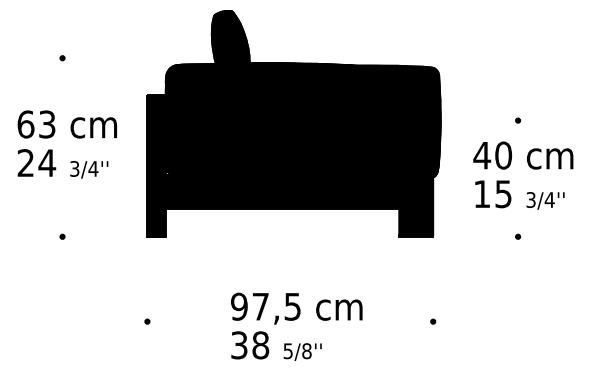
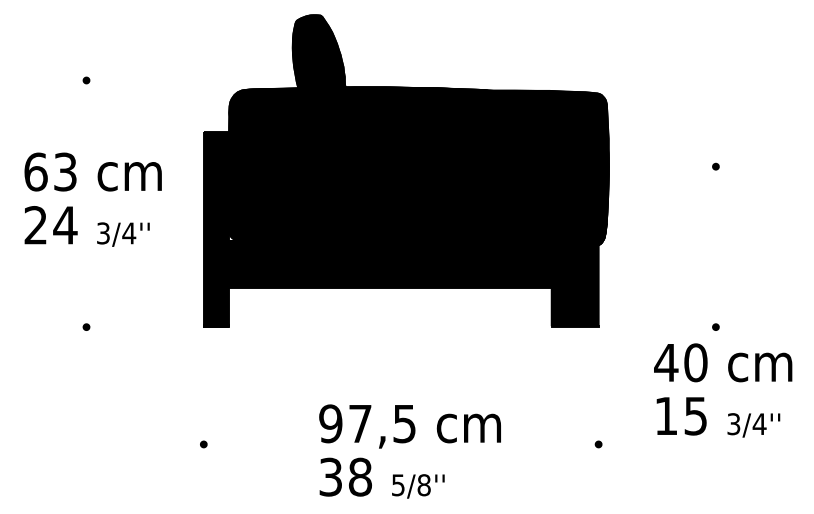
text: (523, 175) -> (723, 390), moved

